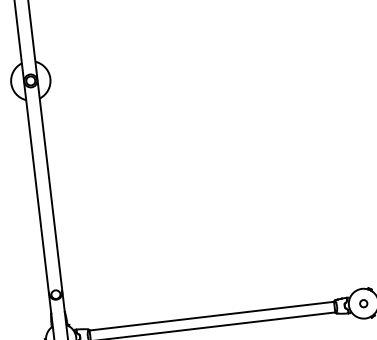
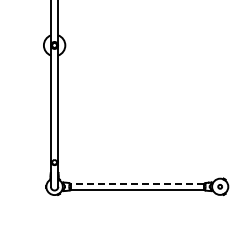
line: (211, 315) -> (137, 183), solid -> dashed

